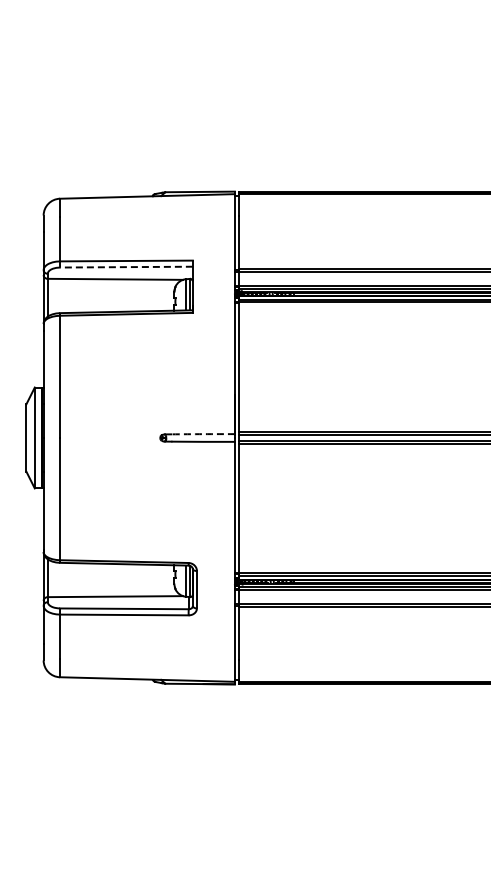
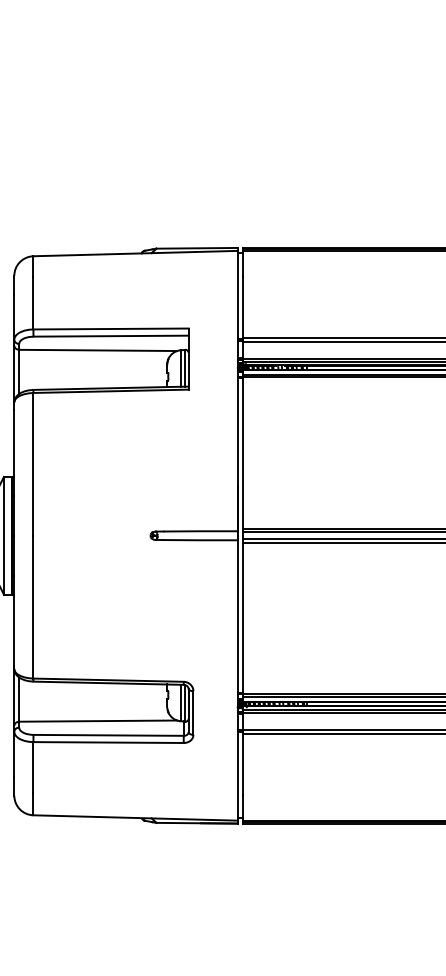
line: (125, 267) -> (109, 336), dashed -> solid
arc: (203, 434) -> (201, 531), dashed -> solid

